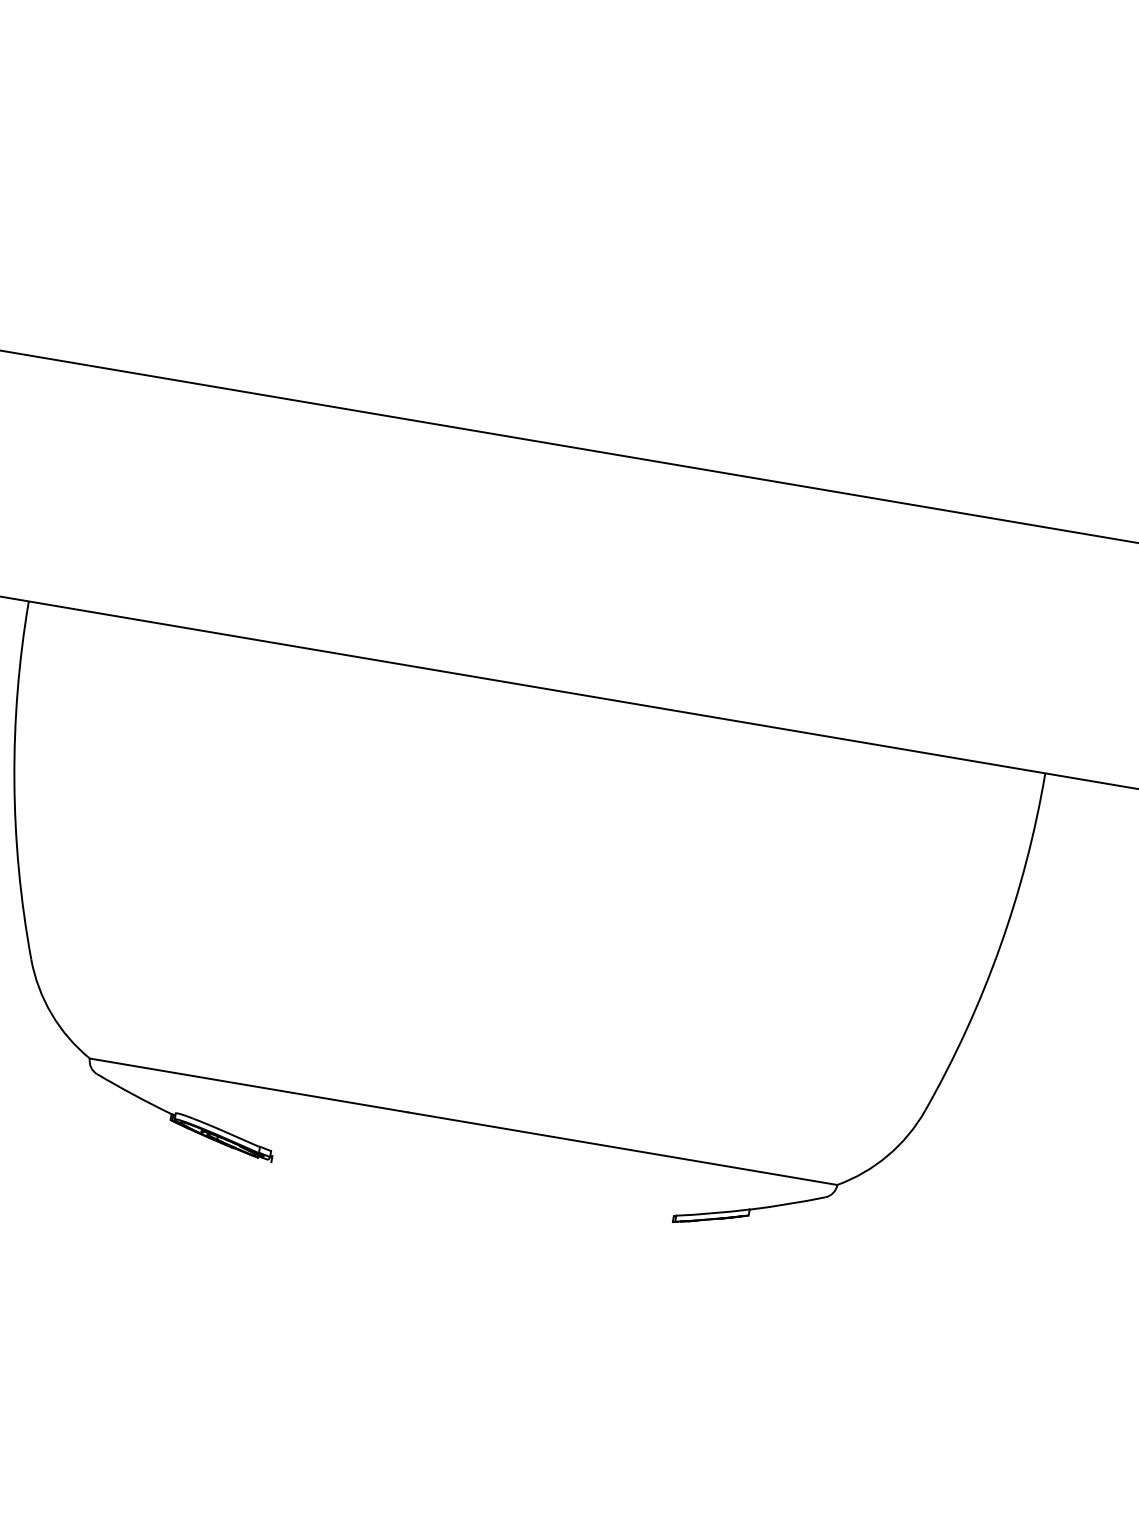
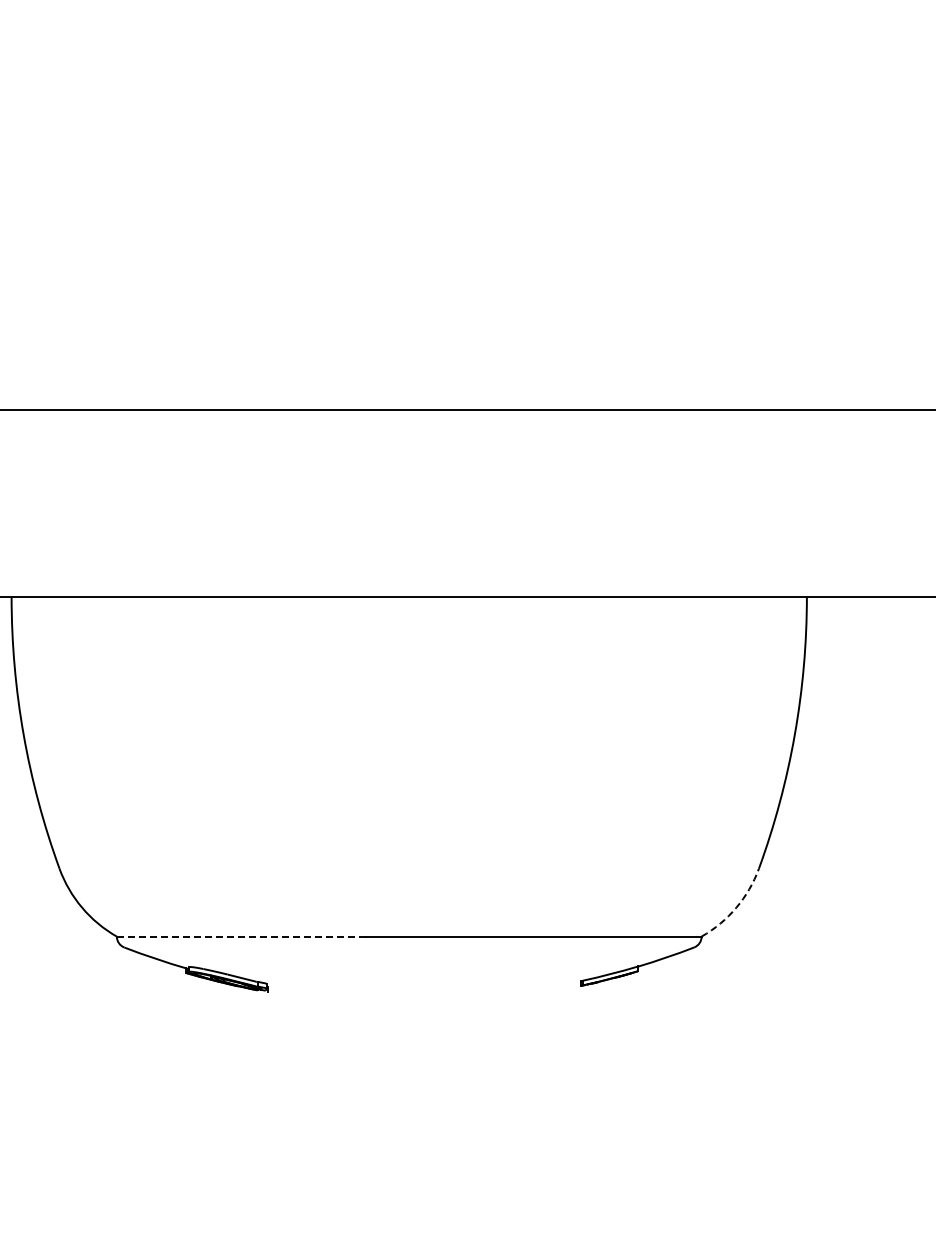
line: (249, 1085) -> (241, 936), solid -> dashed
arc: (888, 1155) -> (736, 907), solid -> dashed

